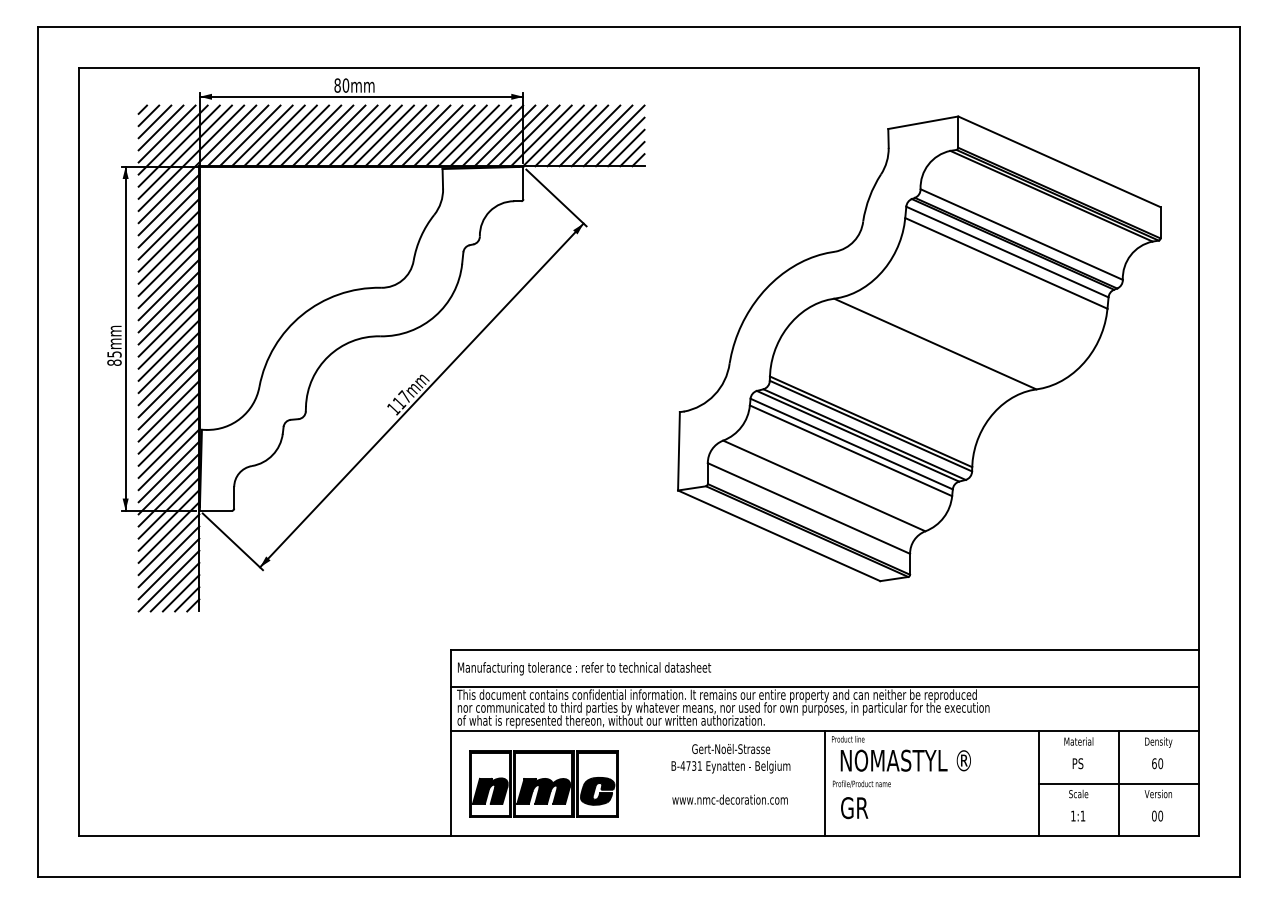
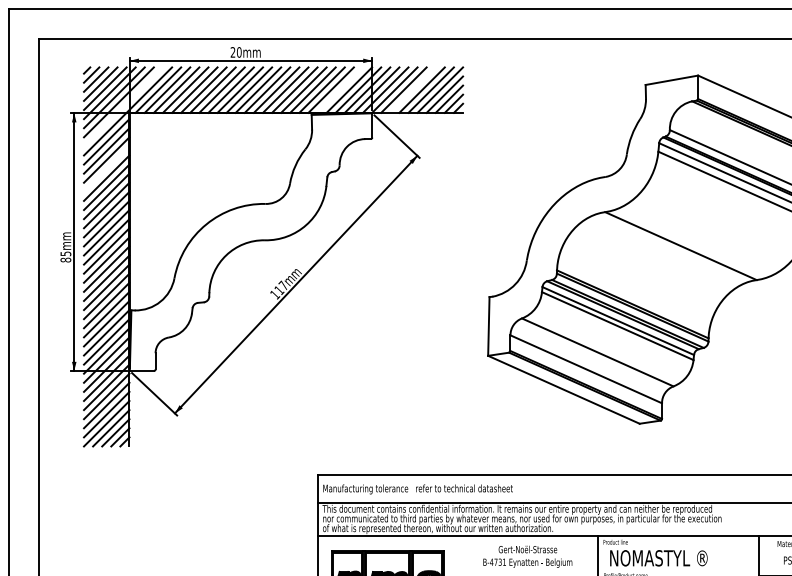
text: (337, 85) -> (232, 52), 80mm -> 20mm
line: (480, 135) -> (340, 89), removed
line: (577, 135) -> (412, 89), removed
line: (191, 158) -> (123, 107), removed
line: (168, 241) -> (106, 169), removed

